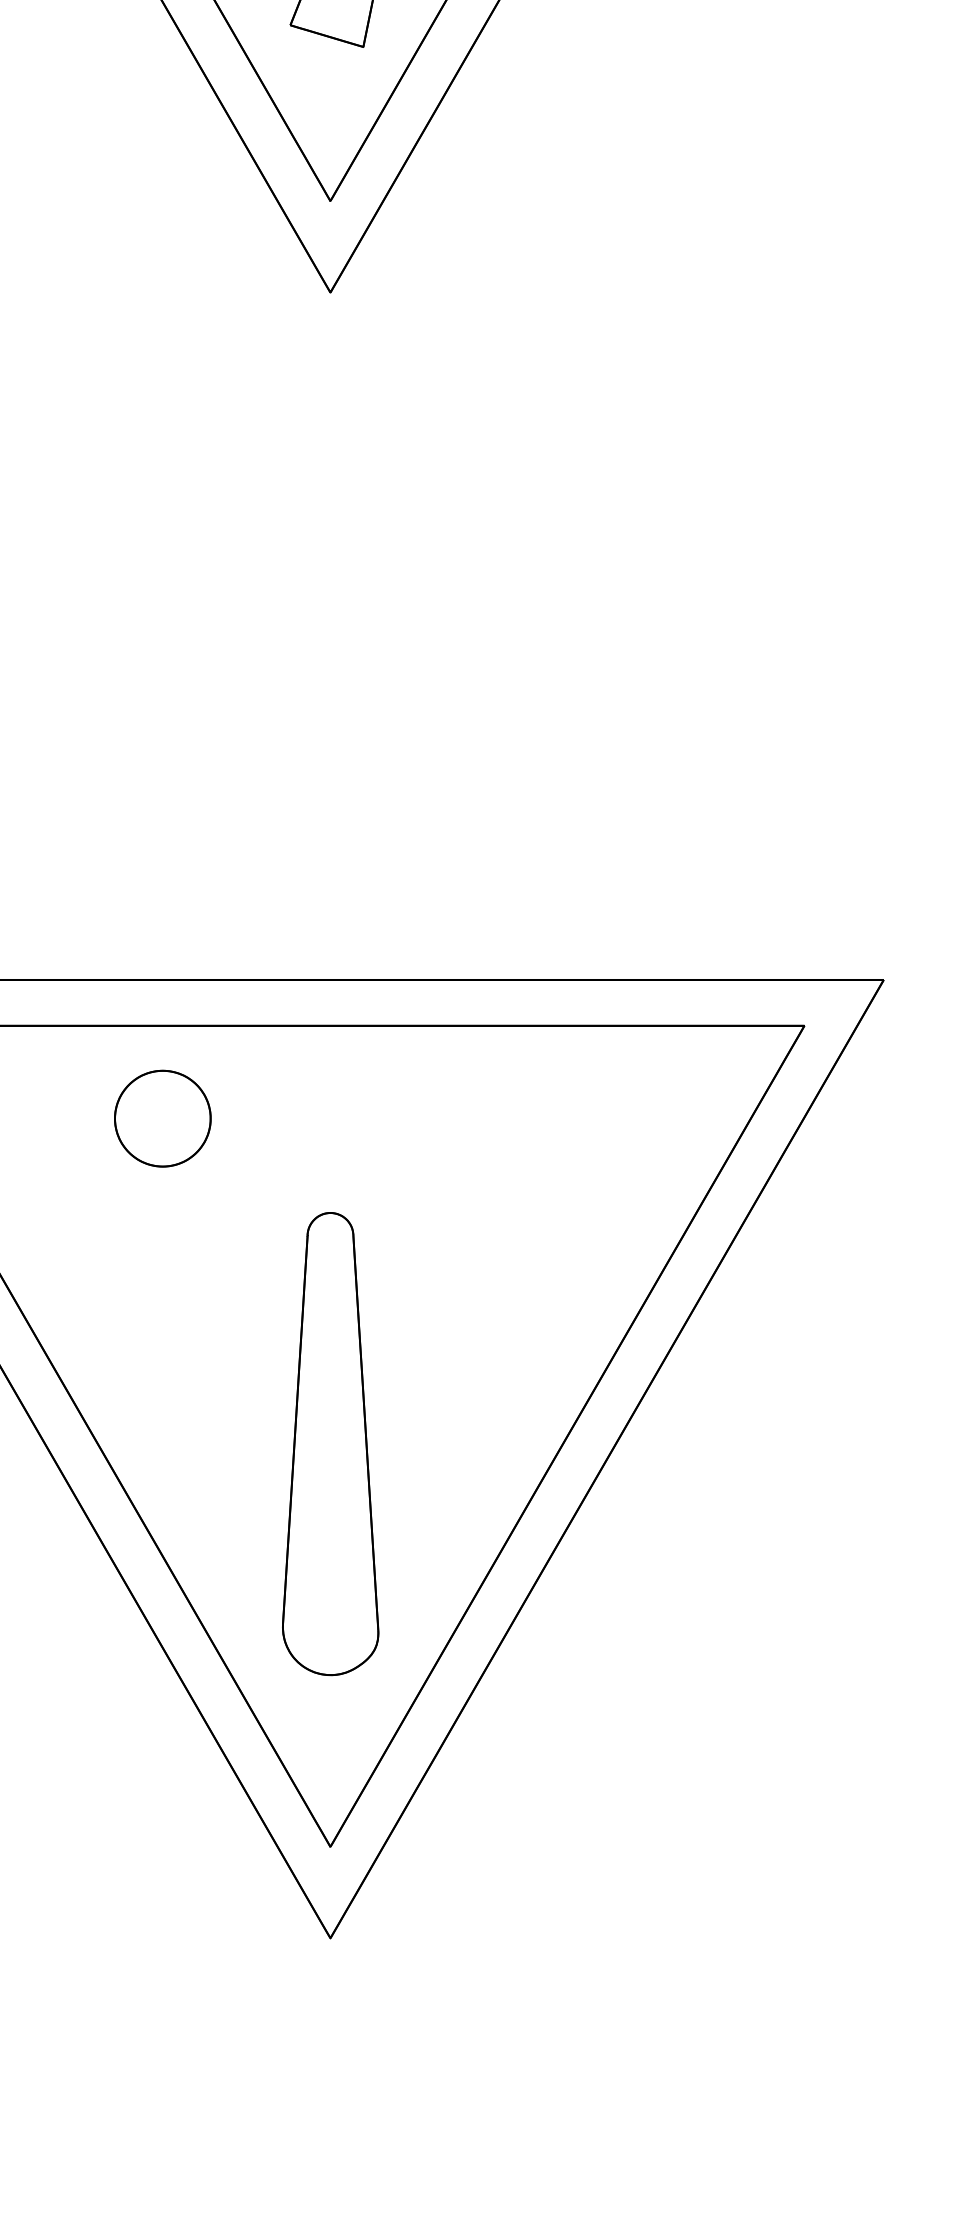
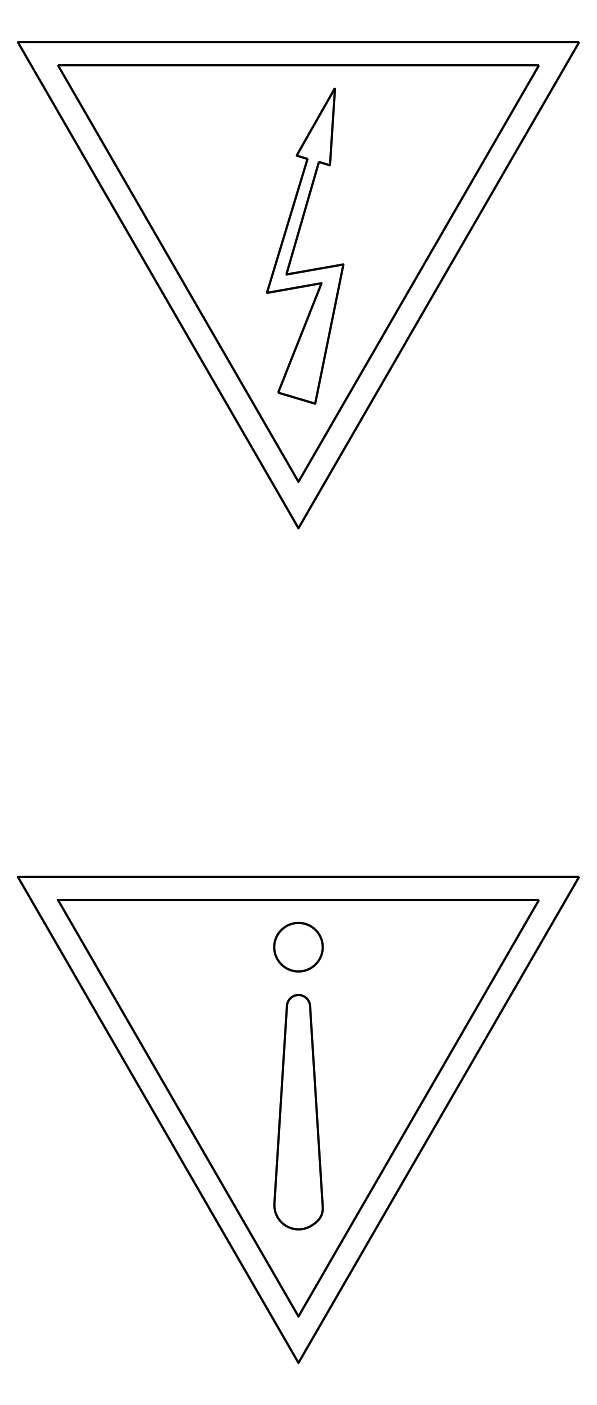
part: (162, 1117) -> (298, 946), moved

